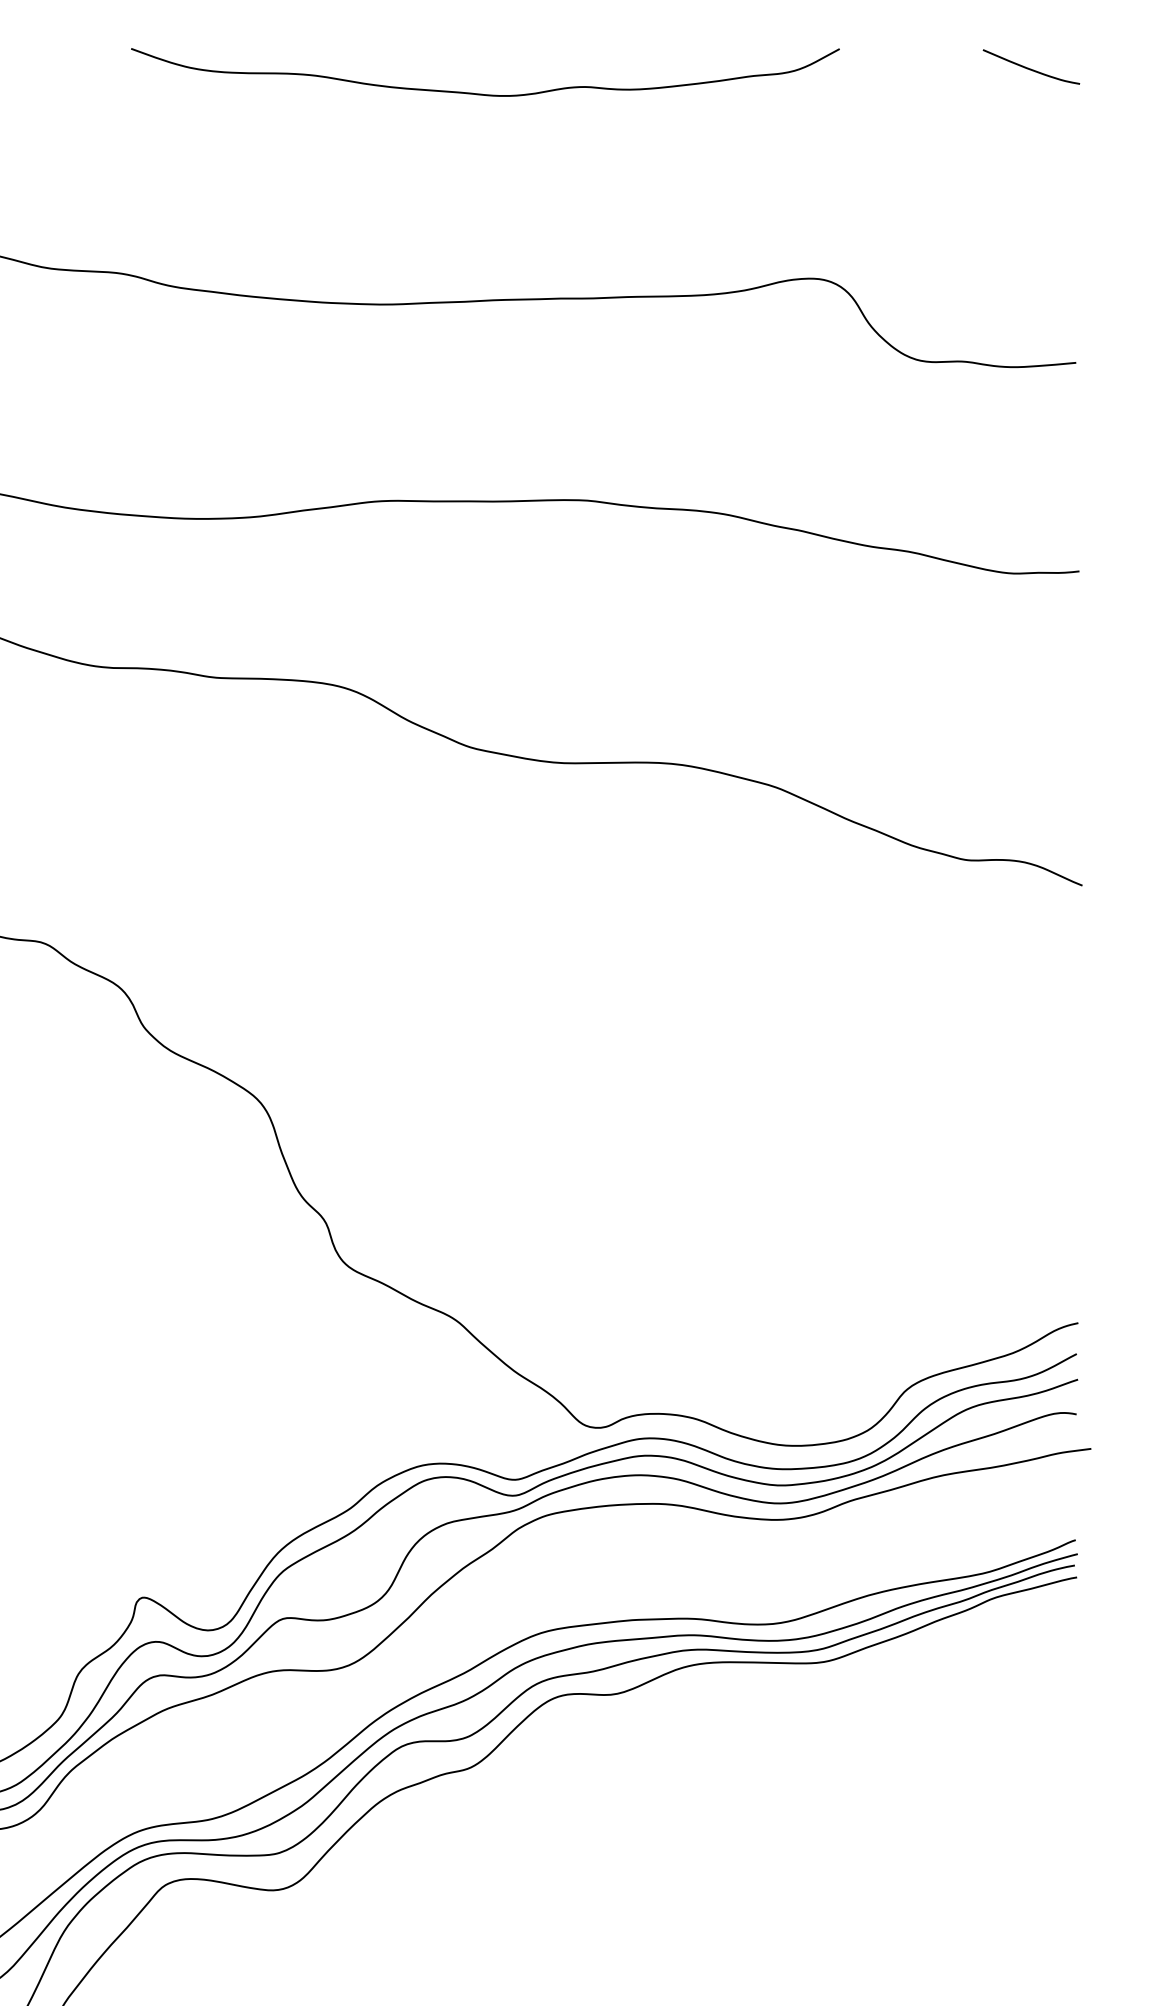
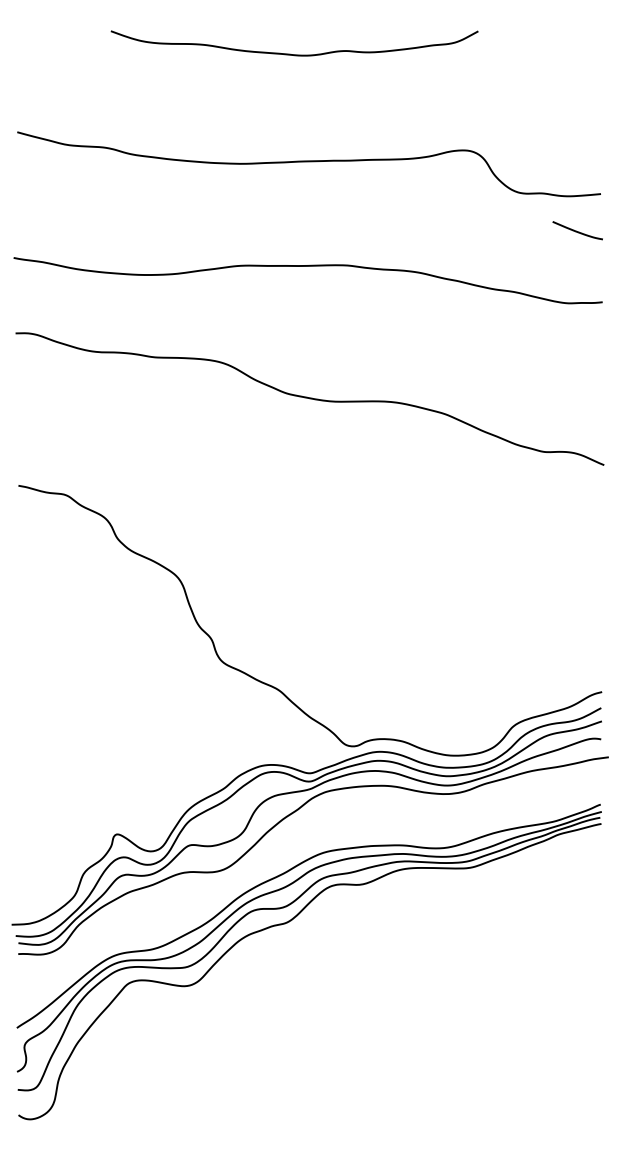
curve: (1028, 66) -> (576, 230), moved

